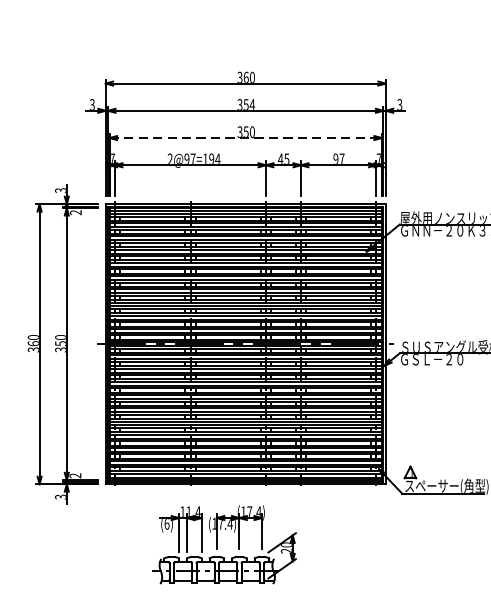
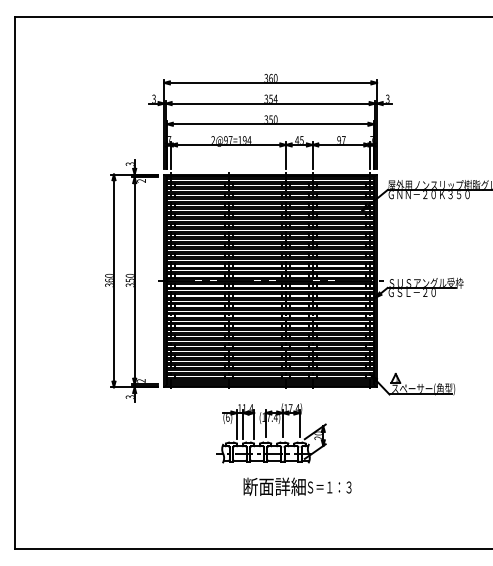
line: (246, 138) -> (271, 124), dashed -> solid
part: (224, 544) -> (271, 433), moved

